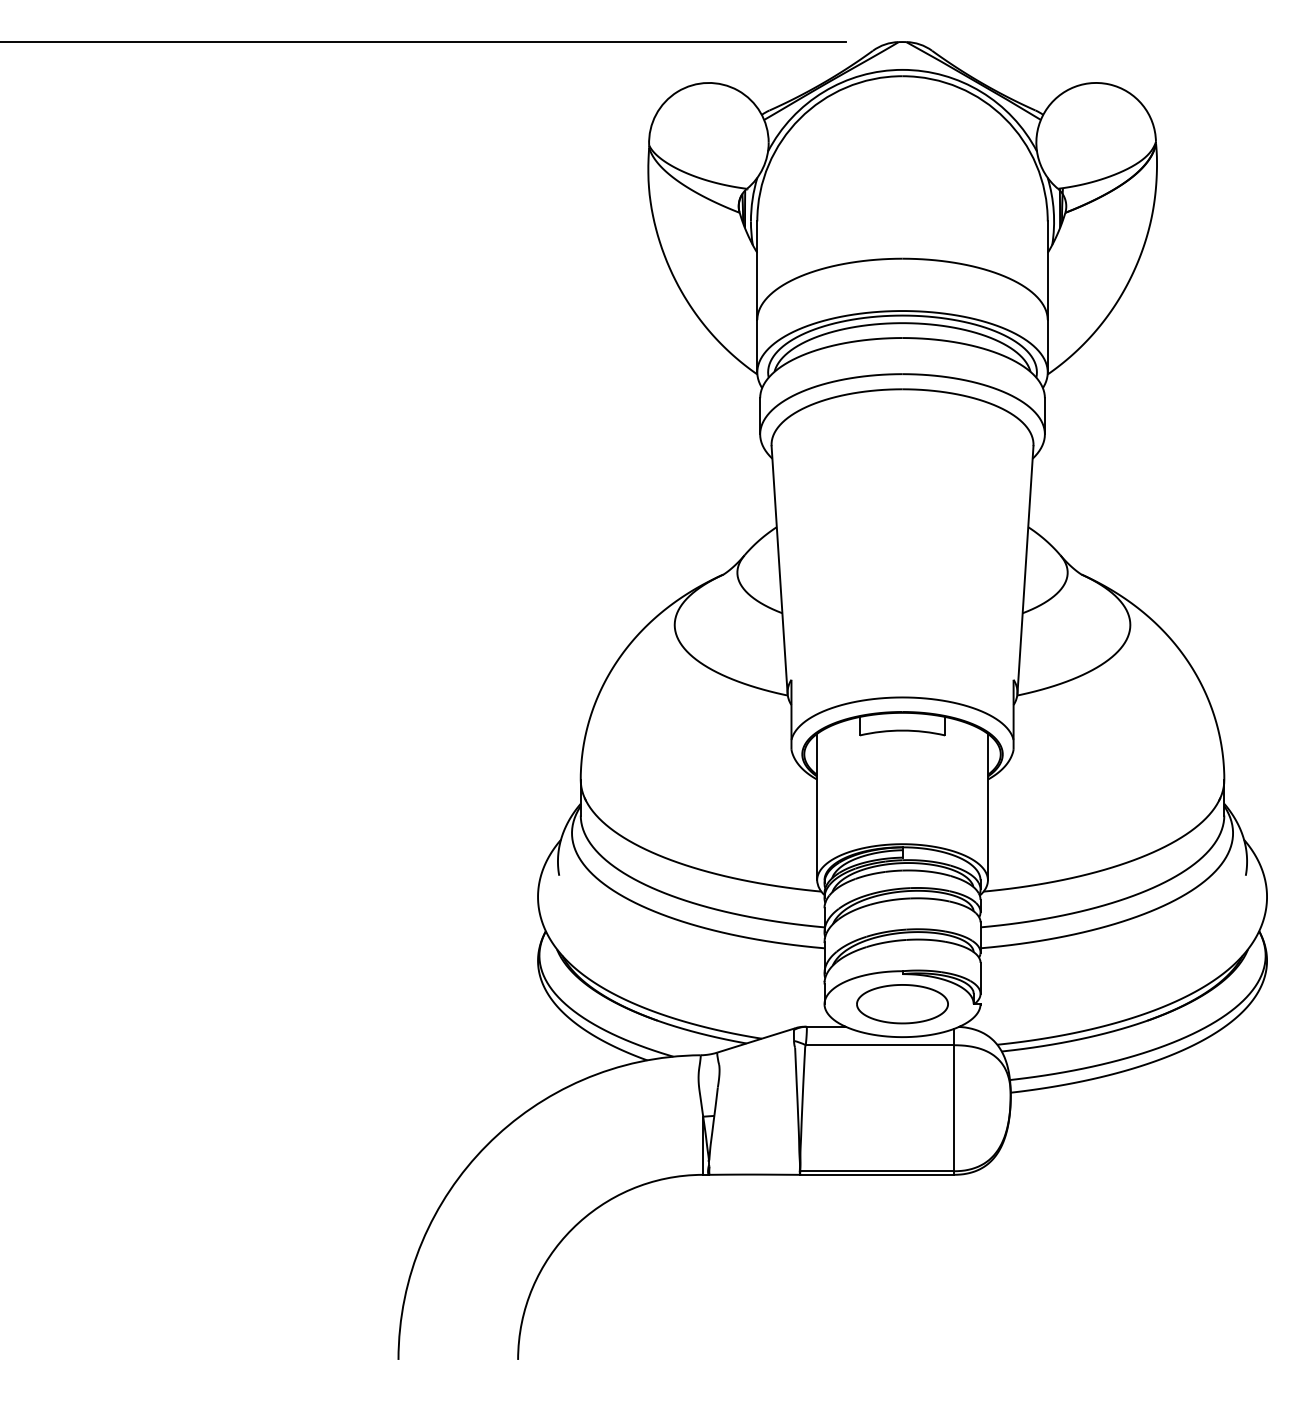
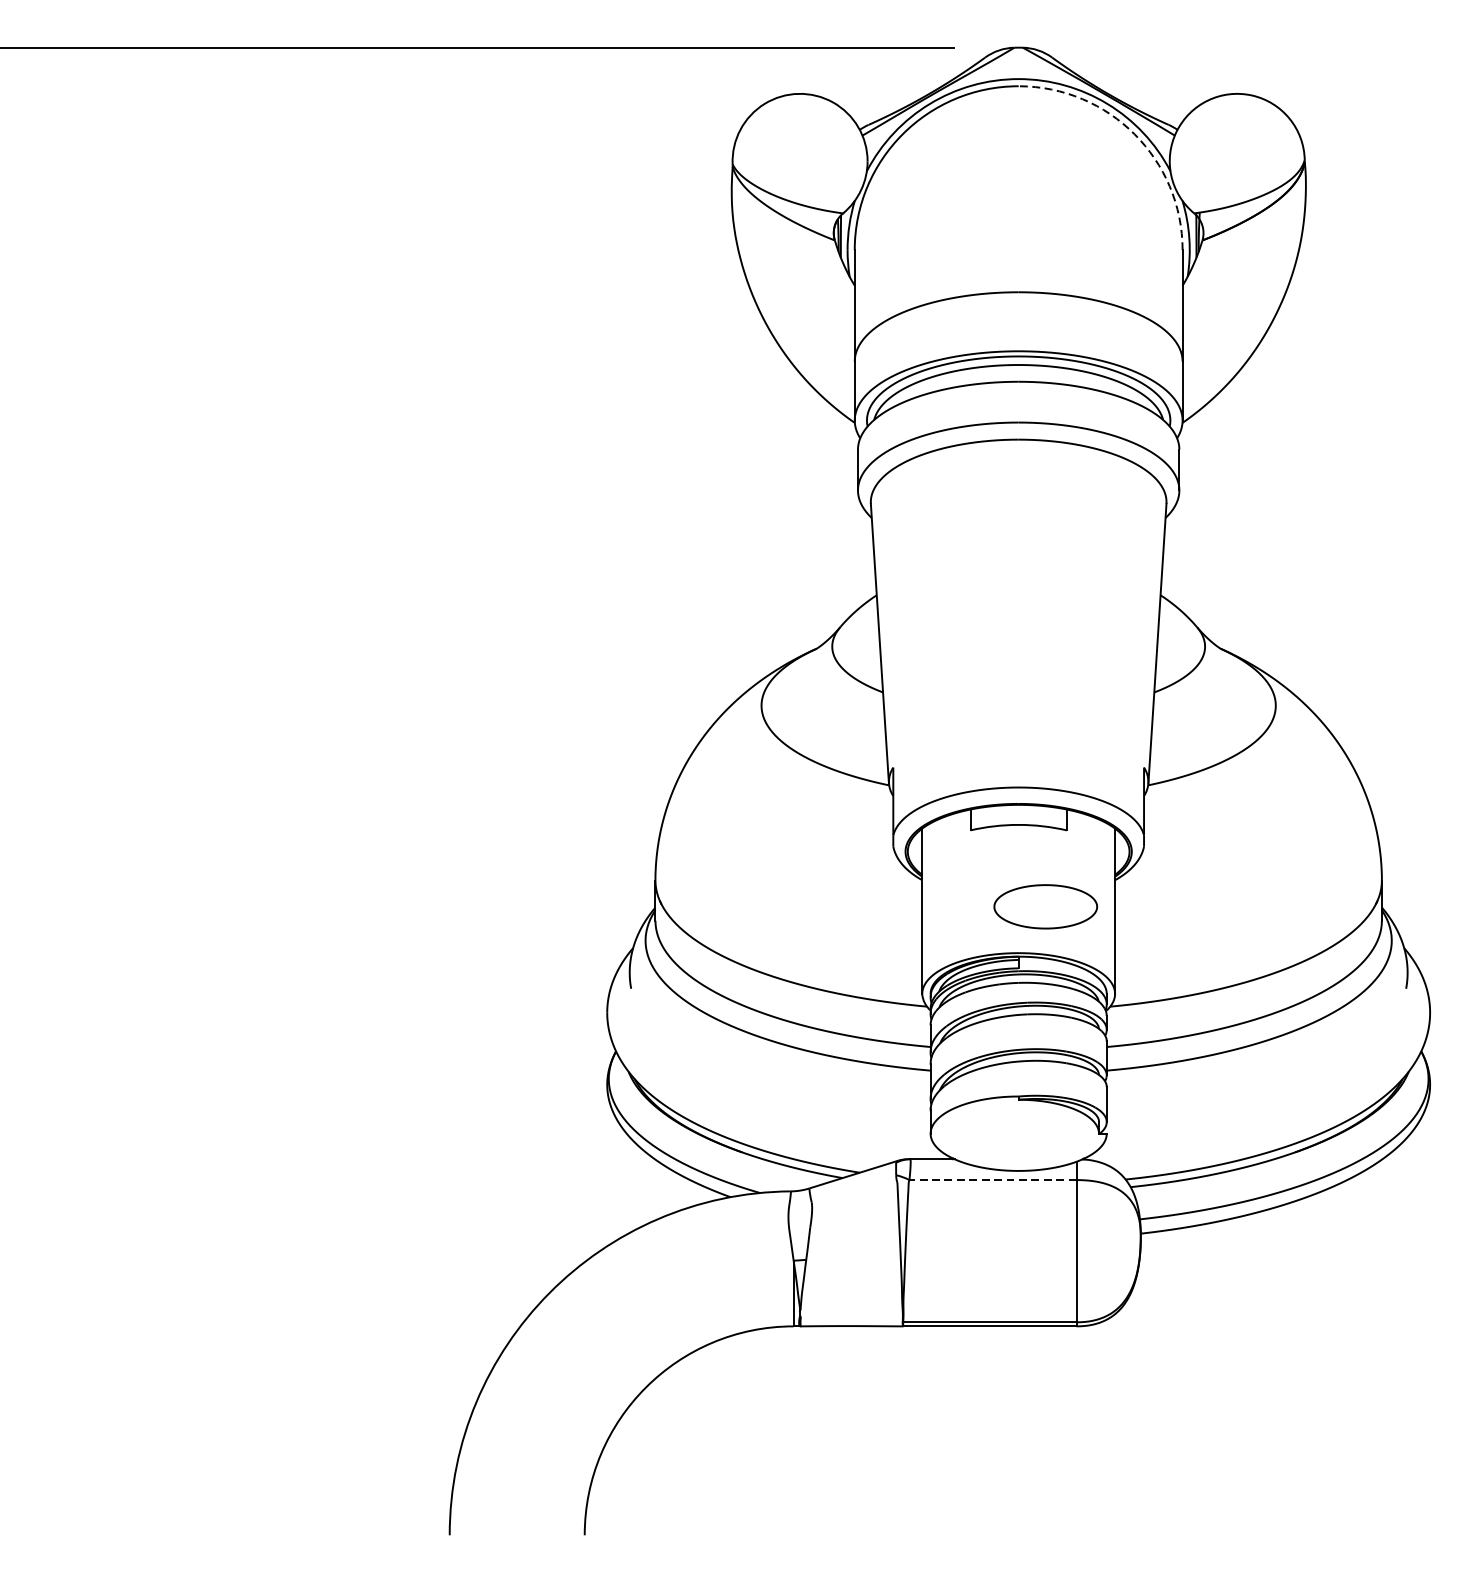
arc: (1005, 118) -> (1134, 133), solid -> dashed
part: (902, 1004) -> (1045, 907), moved
line: (879, 1045) -> (992, 1180), solid -> dashed

